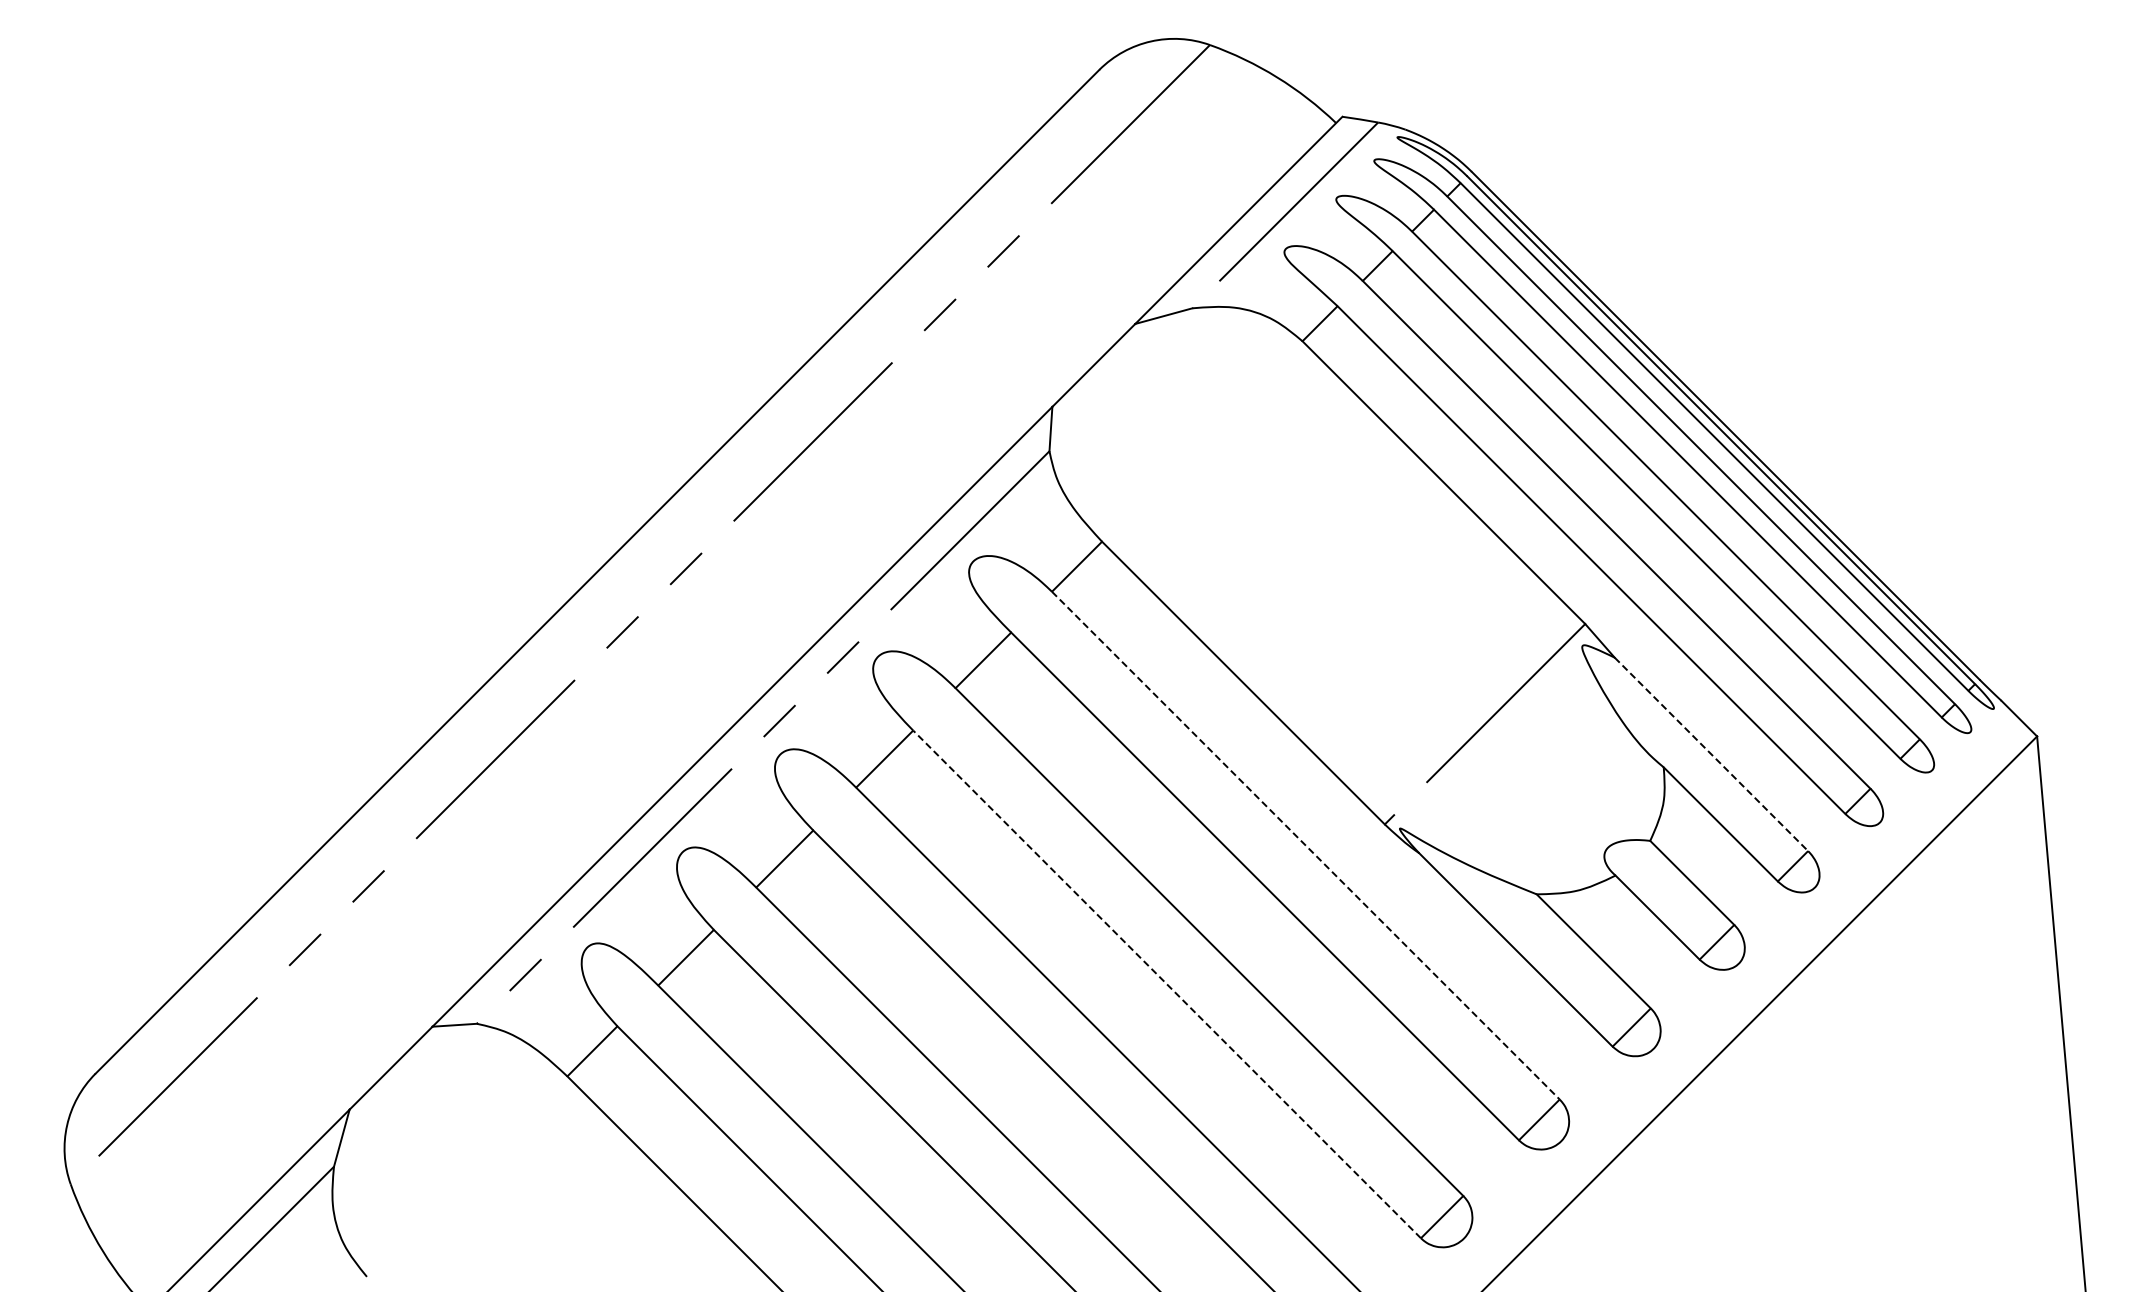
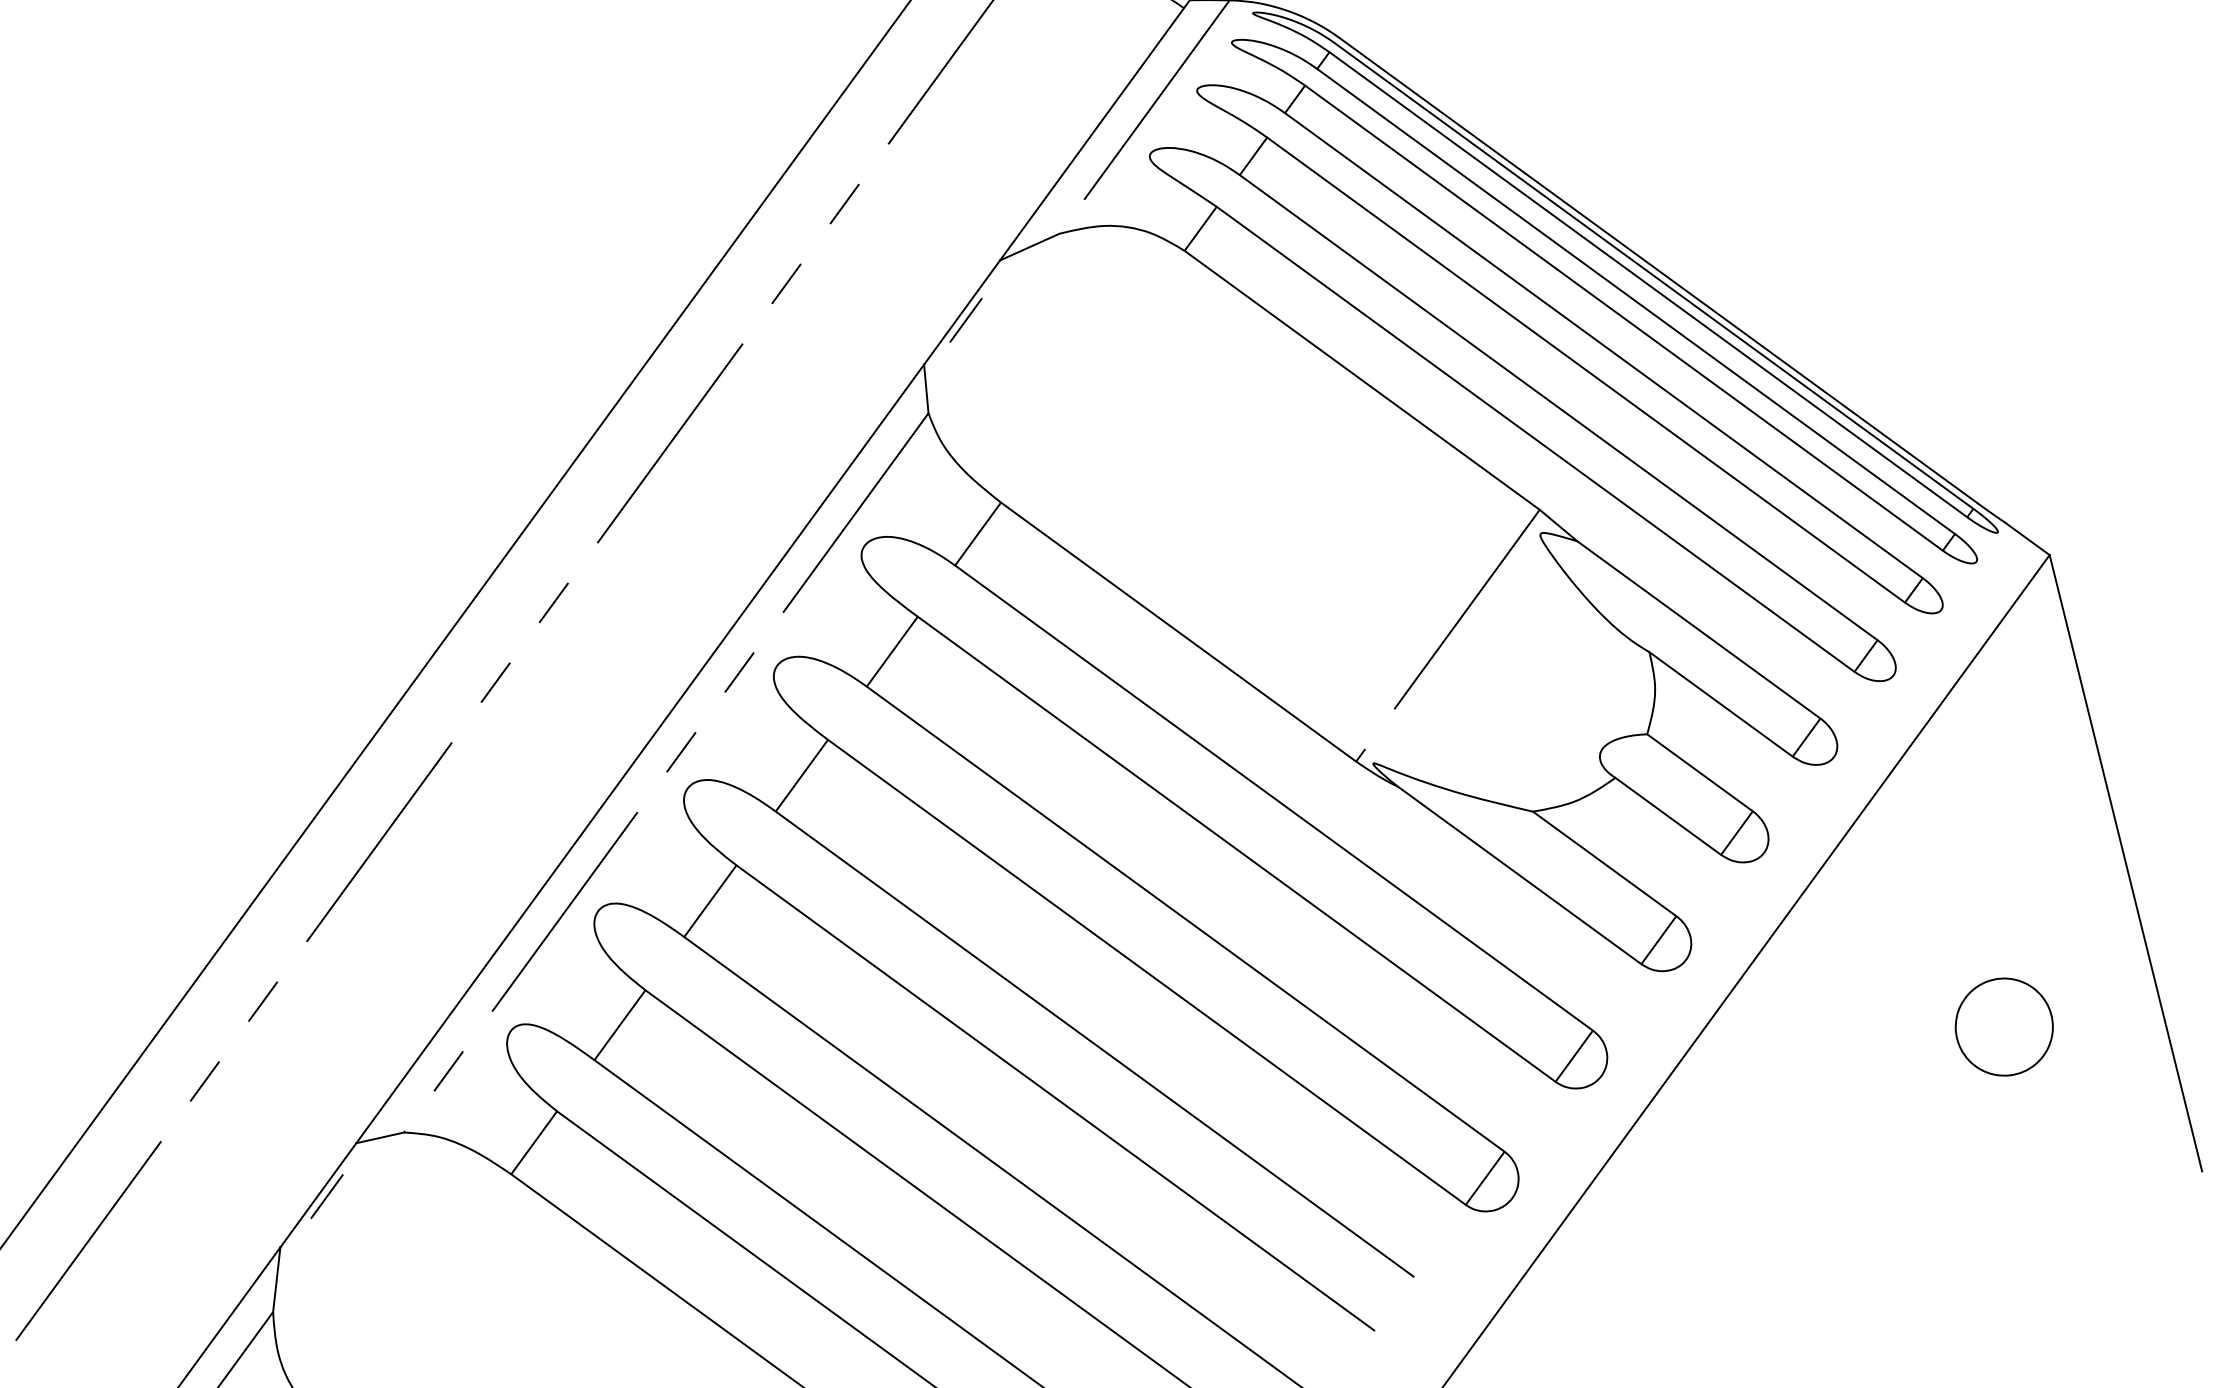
line: (1096, 372) -> (966, 319), added
line: (1711, 754) -> (1699, 630), dashed -> solid
line: (1306, 845) -> (1274, 797), dashed -> solid
line: (1166, 984) -> (1146, 972), dashed -> solid
line: (398, 1070) -> (326, 1196), added
part: (1929, 1154) -> (2003, 1027), added

